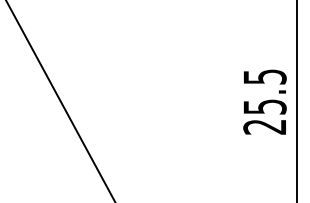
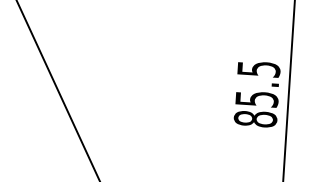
text: (264, 126) -> (255, 118), 25.5 -> 85.5

